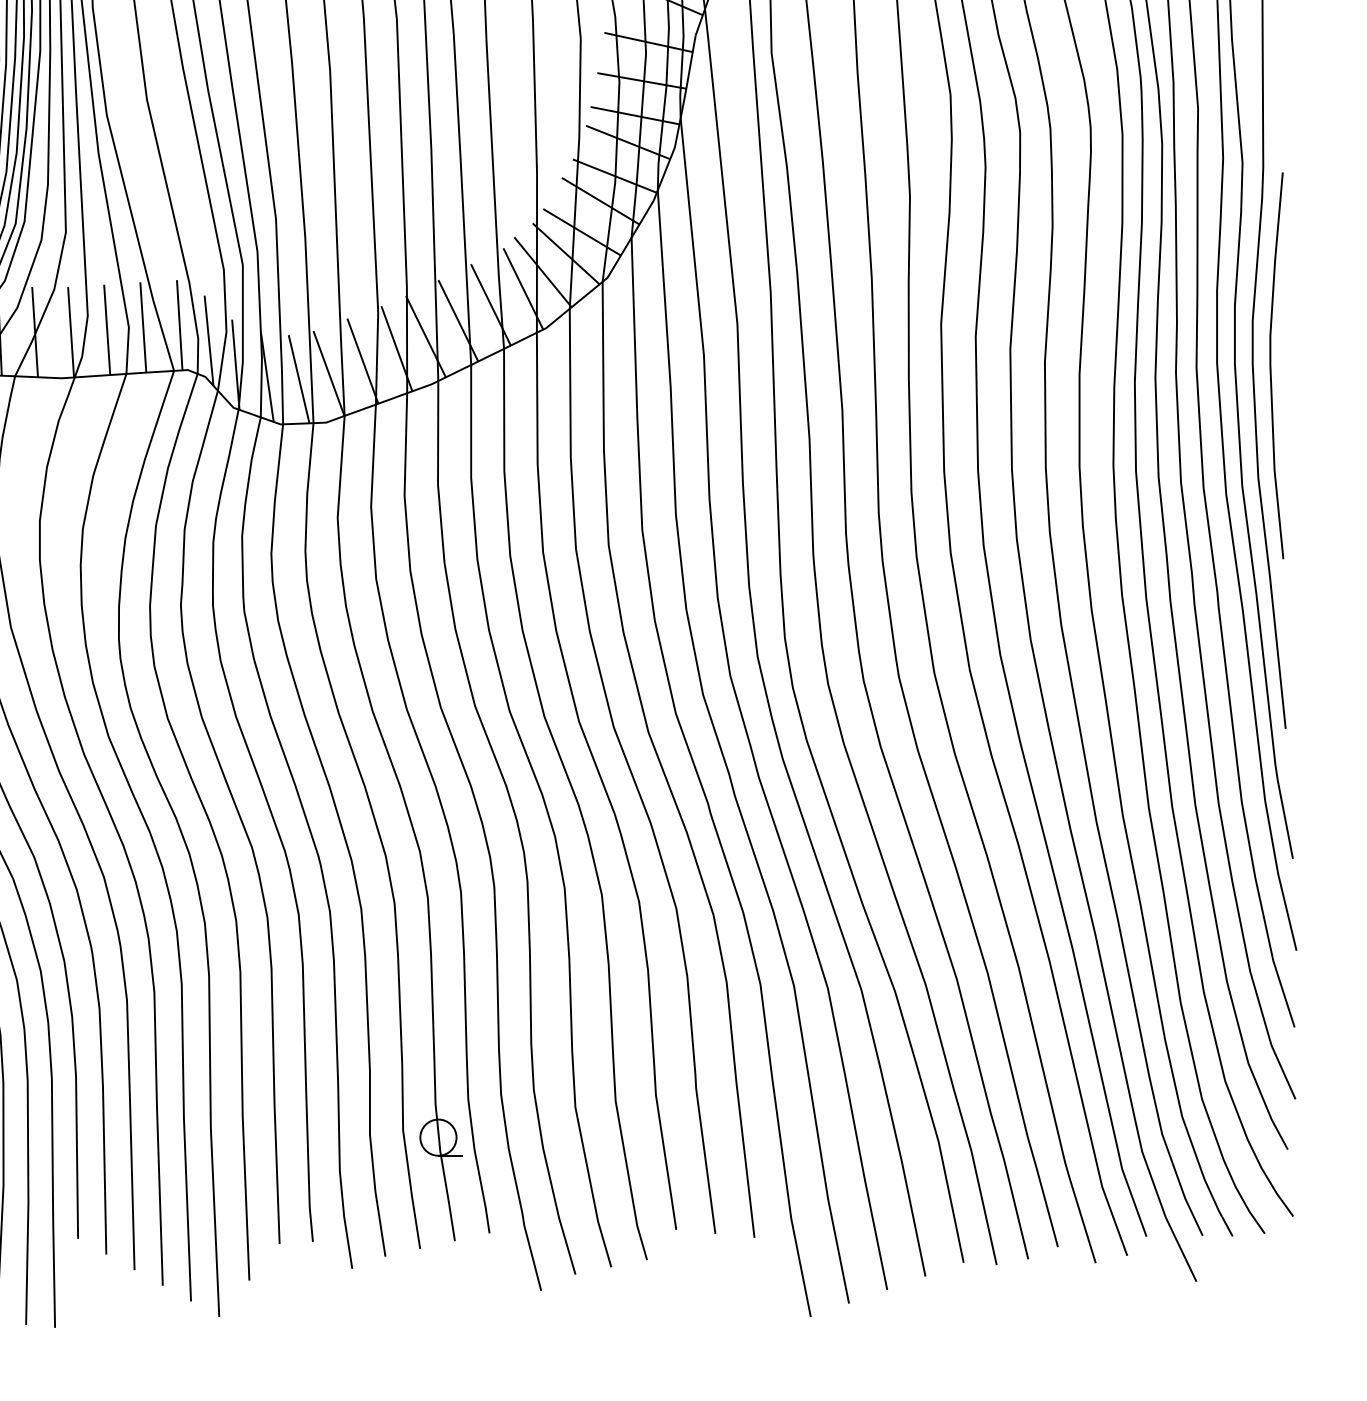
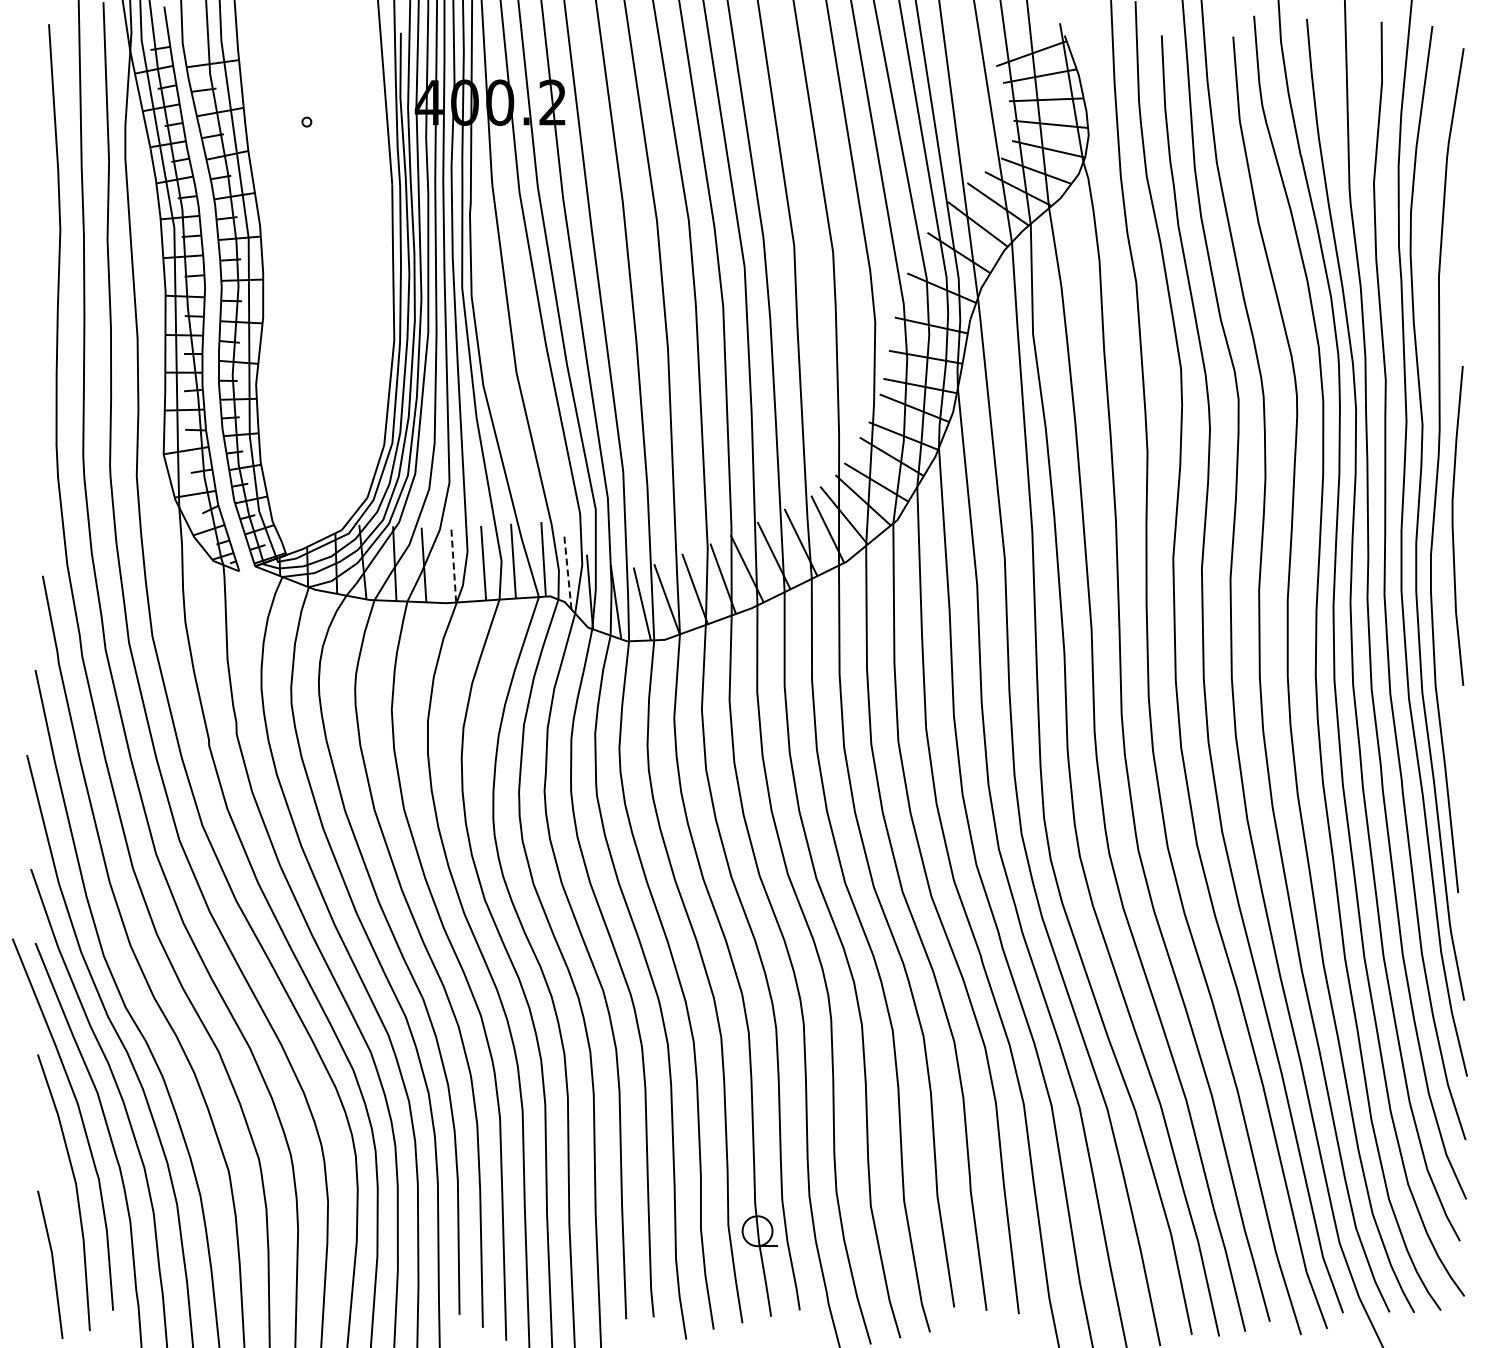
line: (70, 331) -> (453, 564), solid -> dashed
line: (208, 339) -> (567, 571), solid -> dashed
curve: (1271, 365) -> (1453, 525), moved

